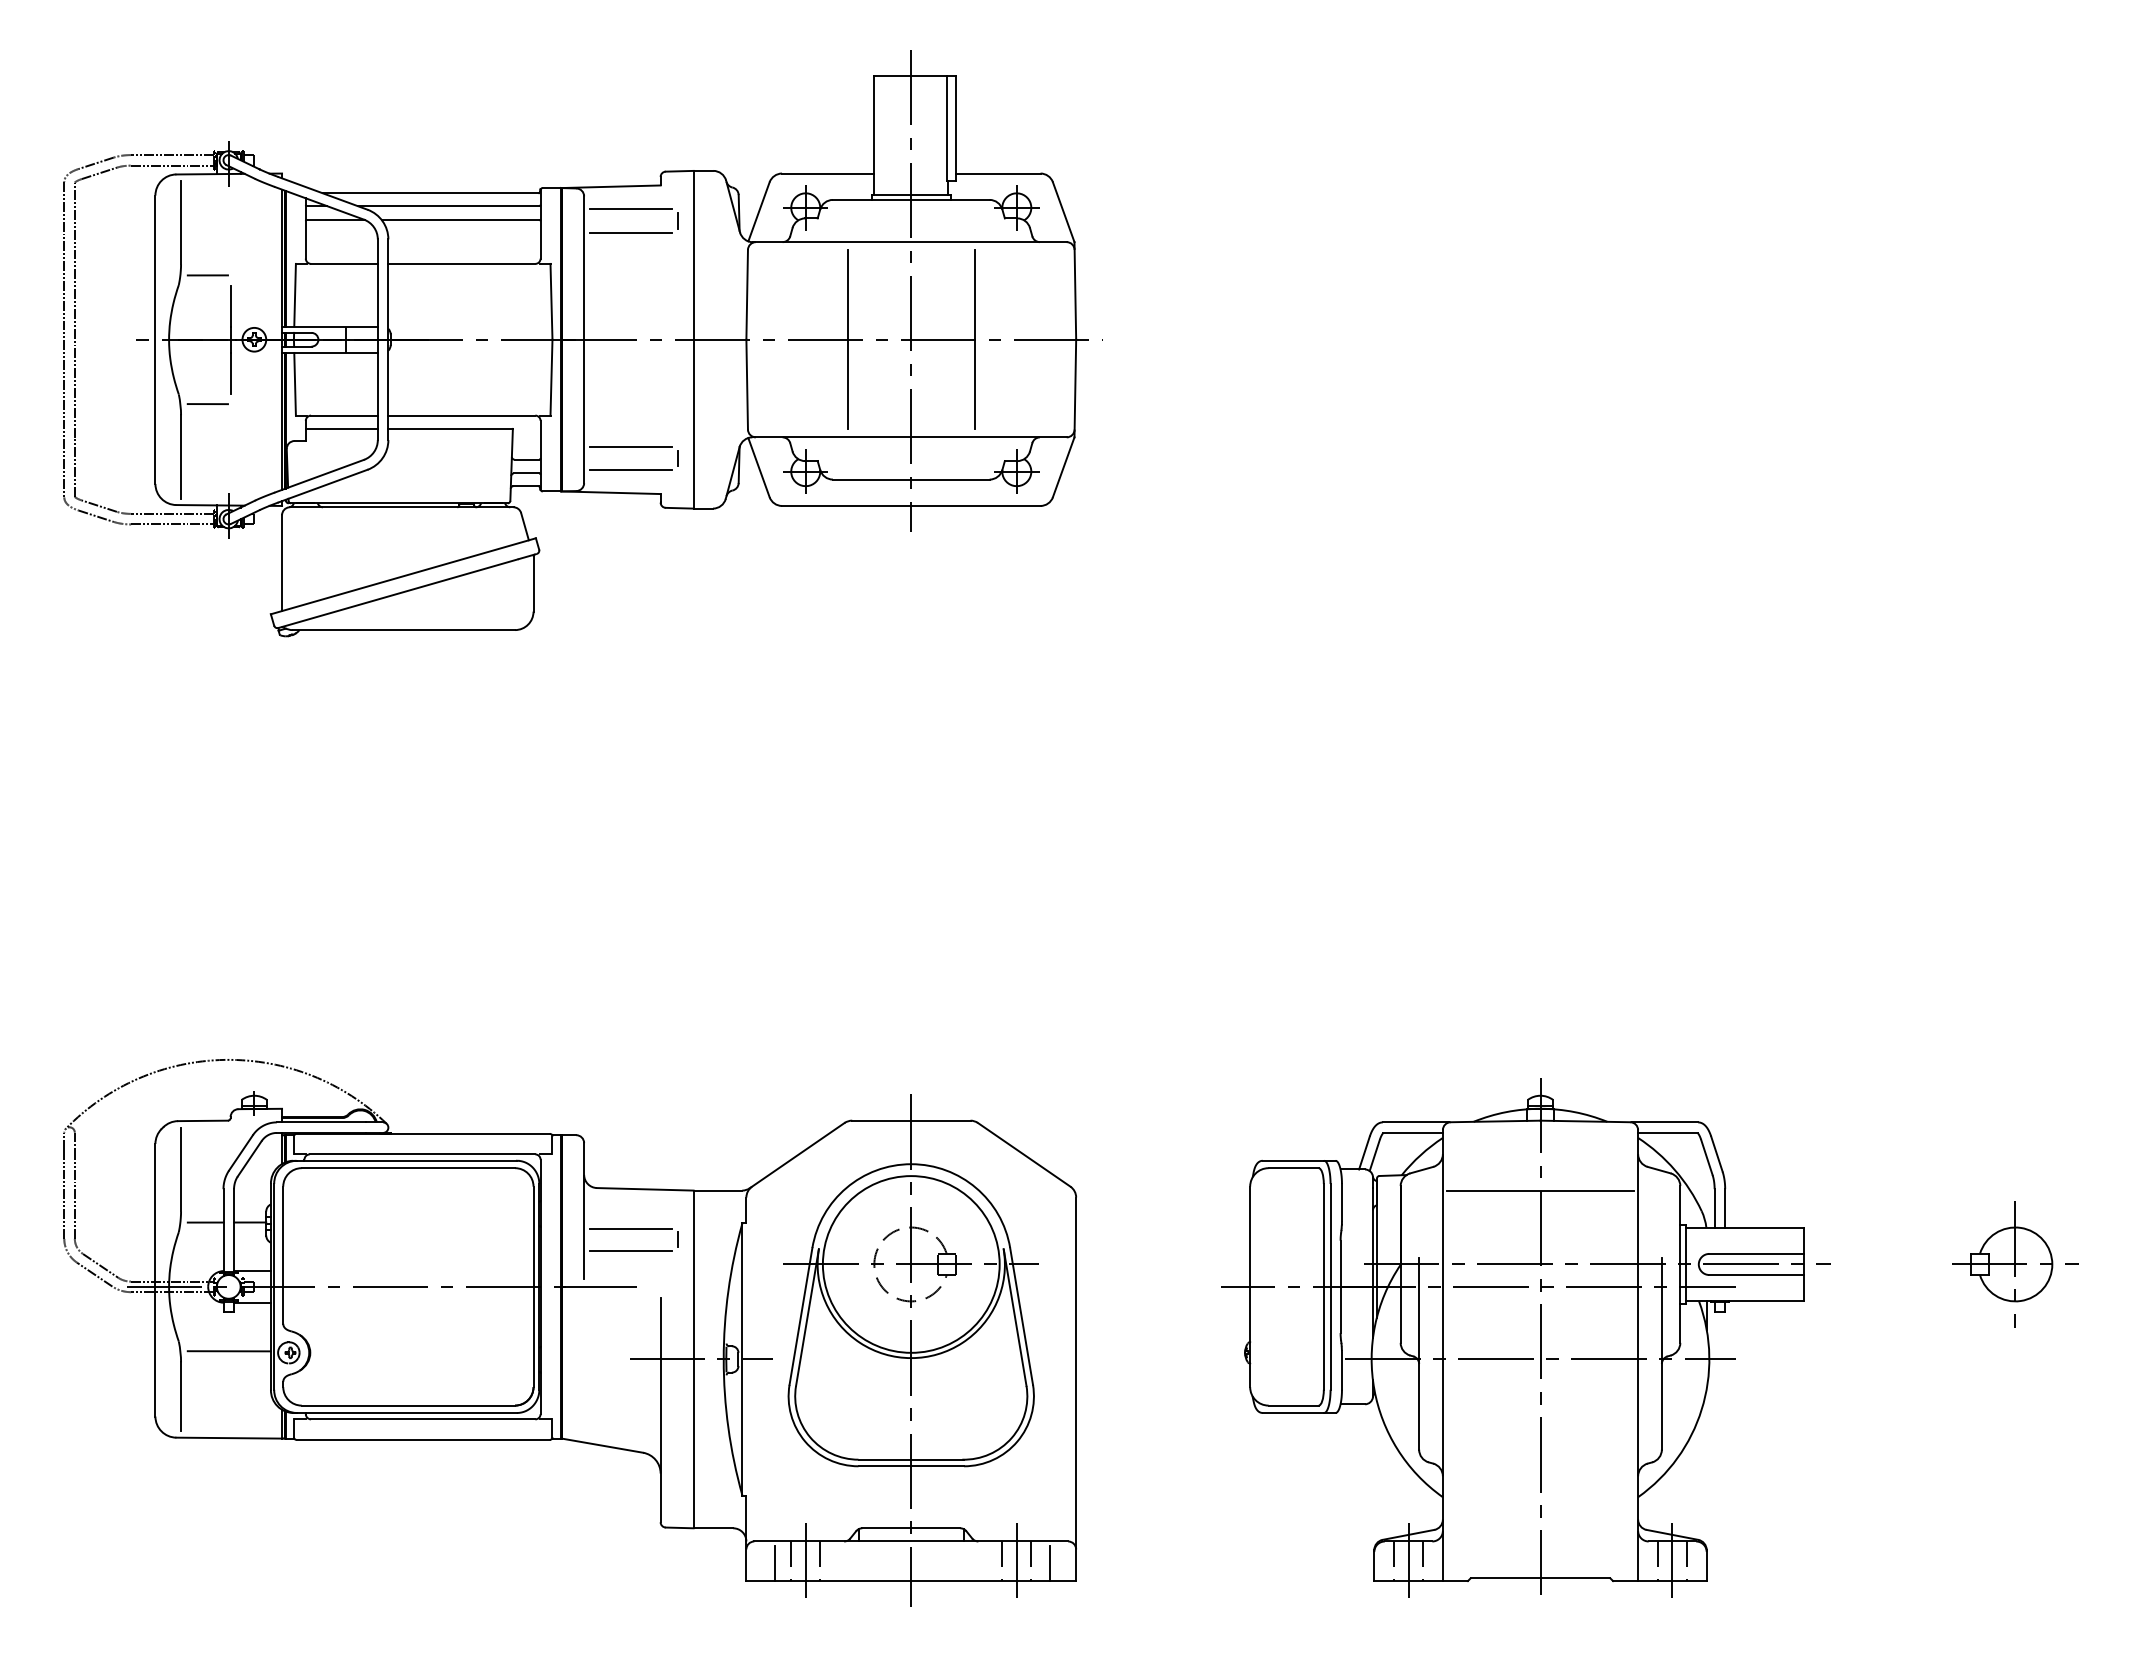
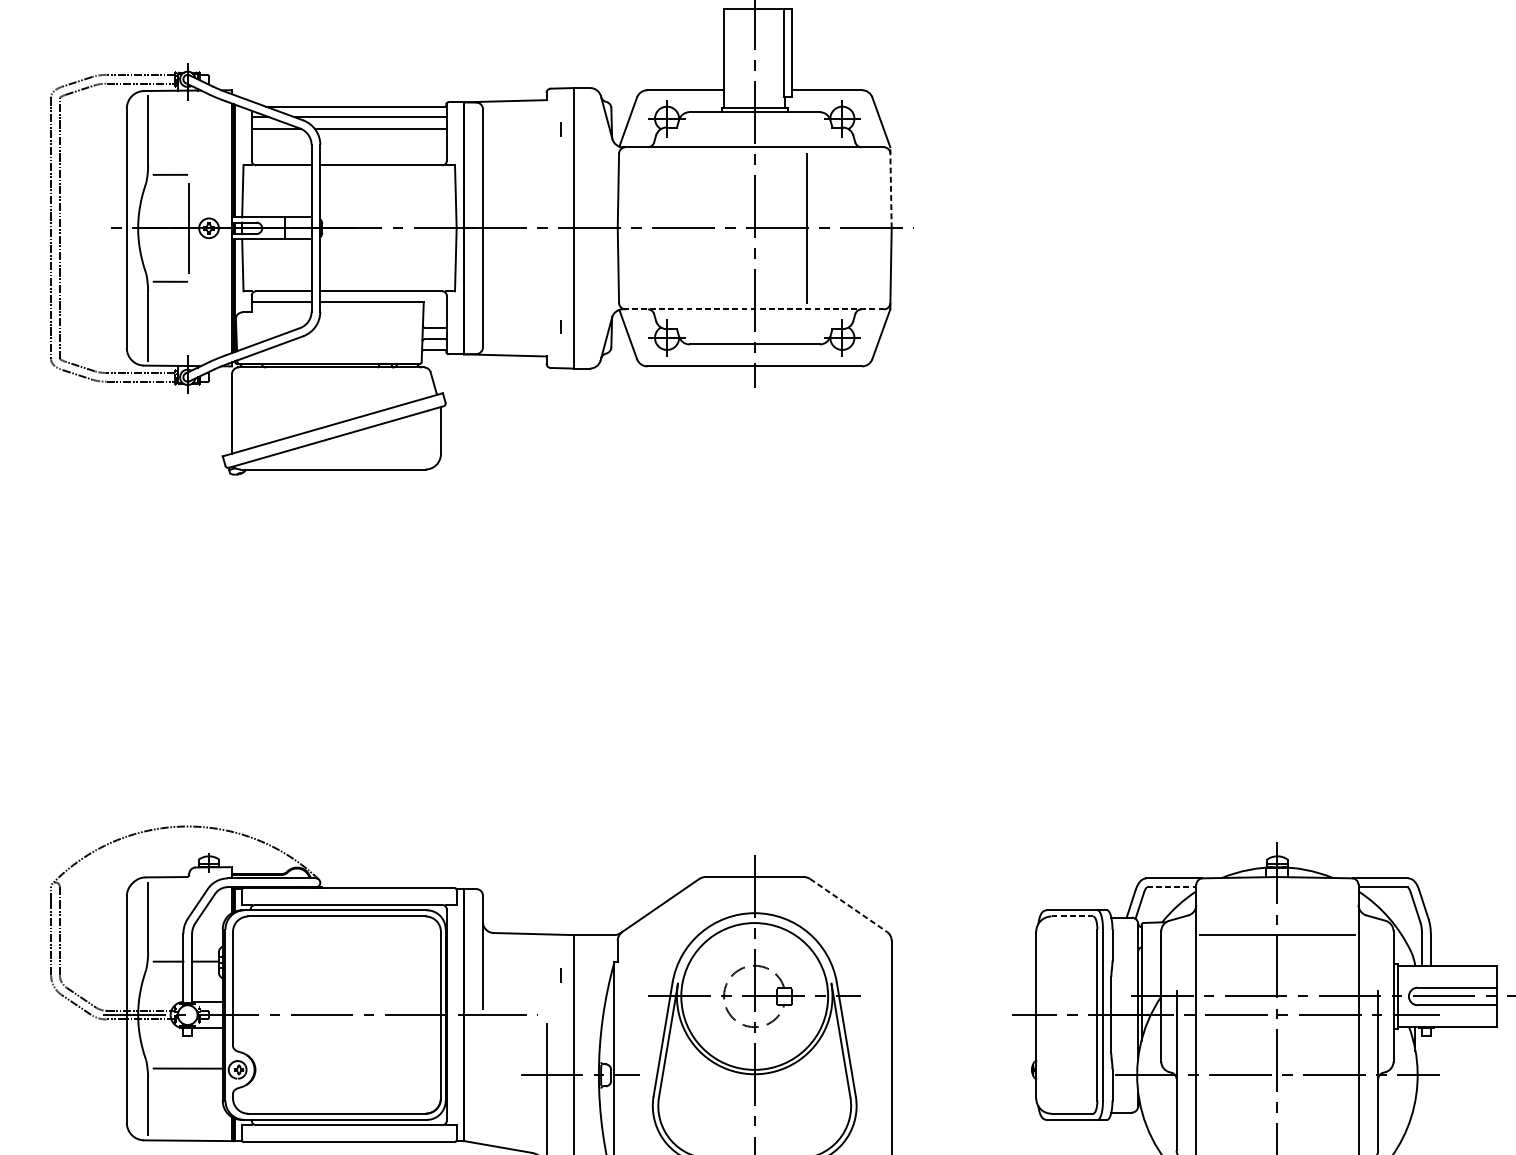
line: (630, 209) -> (521, 120), removed
line: (630, 232) -> (521, 139), removed
line: (1075, 290) -> (891, 187), solid -> dashed
line: (847, 339) -> (701, 228), removed
line: (910, 437) -> (754, 309), solid -> dashed
line: (630, 446) -> (521, 316), removed
line: (630, 470) -> (521, 336), removed
line: (1413, 1132) -> (1171, 886), solid -> dashed
line: (1024, 1155) -> (848, 905), solid -> dashed
line: (1294, 1168) -> (1073, 916), solid -> dashed
line: (630, 1228) -> (521, 966), removed
line: (630, 1251) -> (521, 985), removed

